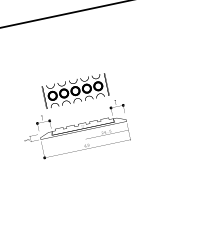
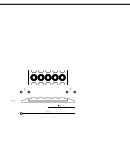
part: (73, 116) -> (43, 92), moved

